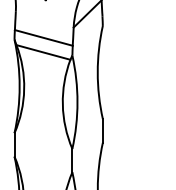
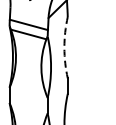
arc: (97, 72) -> (64, 47), solid -> dashed

